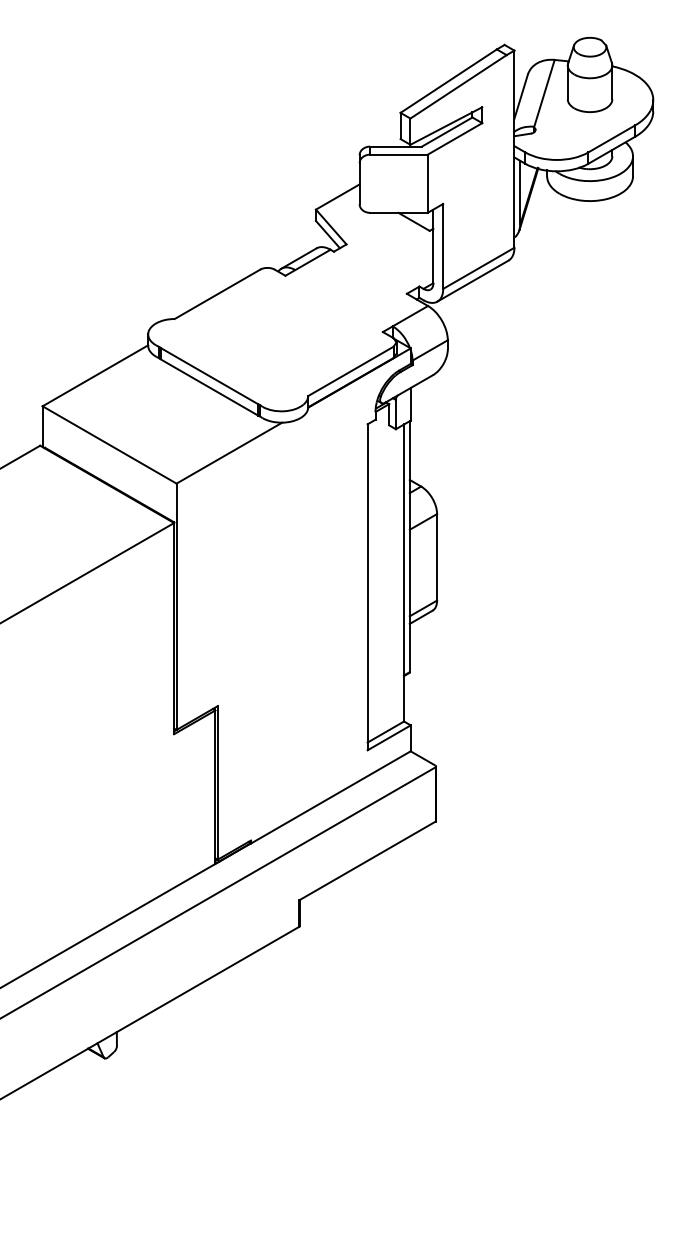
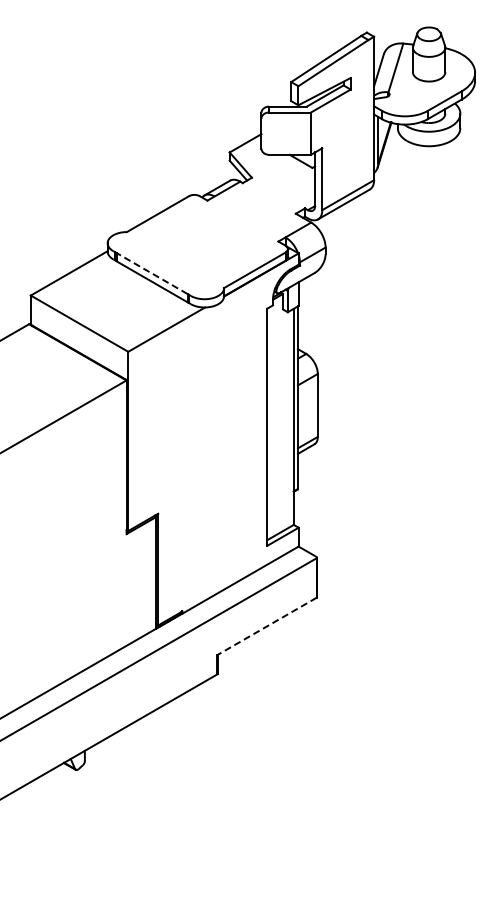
line: (209, 375) -> (152, 273), solid -> dashed
line: (366, 861) -> (266, 626), solid -> dashed

